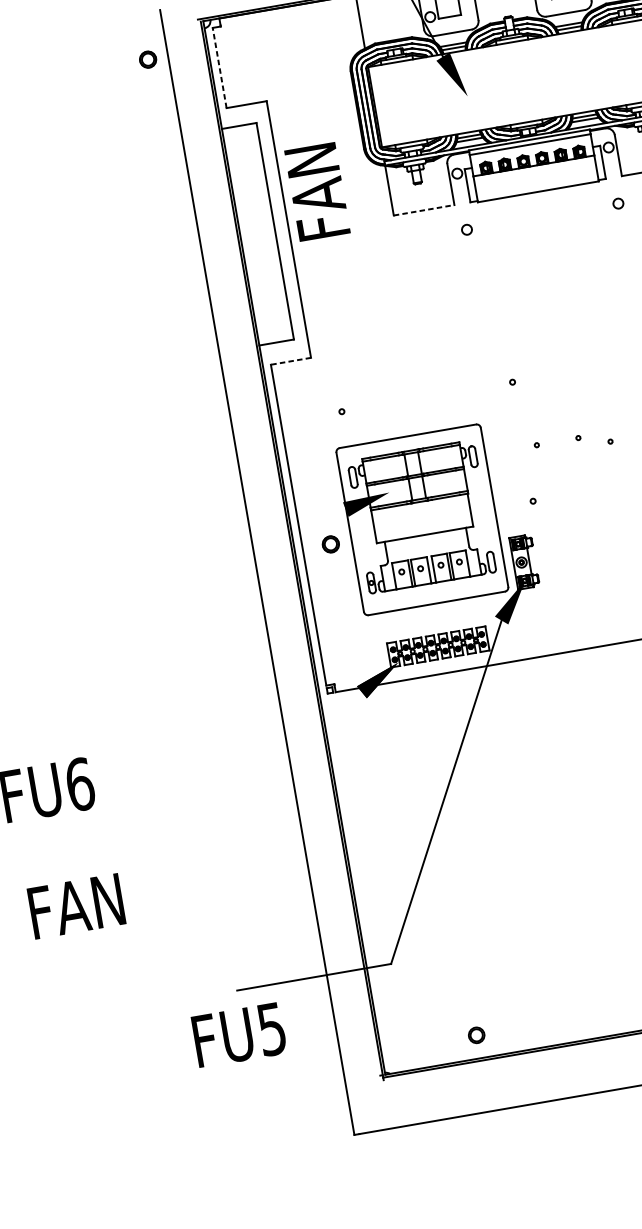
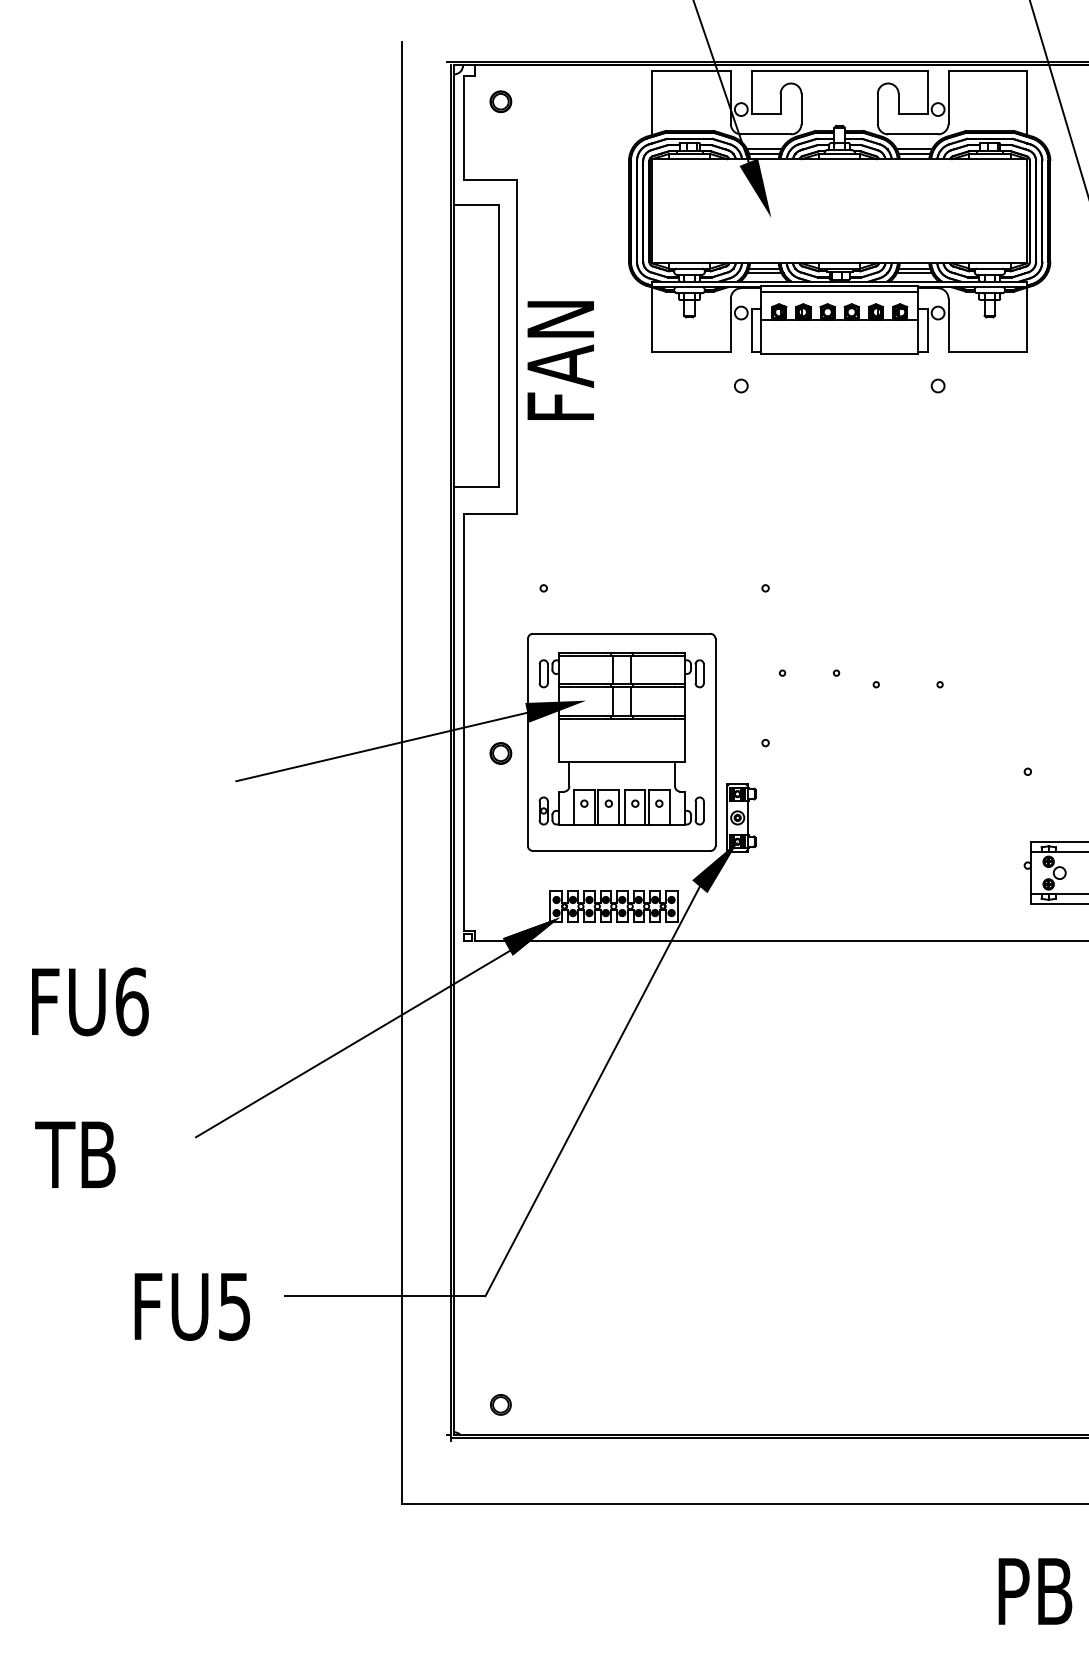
part: (147, 59) -> (500, 101), moved
line: (219, 67) -> (464, 127), dashed -> solid
text: (317, 191) -> (560, 360), moved
line: (424, 210) -> (691, 352), dashed -> solid
line: (290, 361) -> (489, 513), dashed -> solid
line: (238, 554) -> (381, 746), added
line: (260, 784) -> (359, 1040), added
text: (73, 906) -> (97, 1154), FAN -> TB
text: (238, 1034) -> (191, 1306), moved
part: (476, 1035) -> (500, 1404), moved

